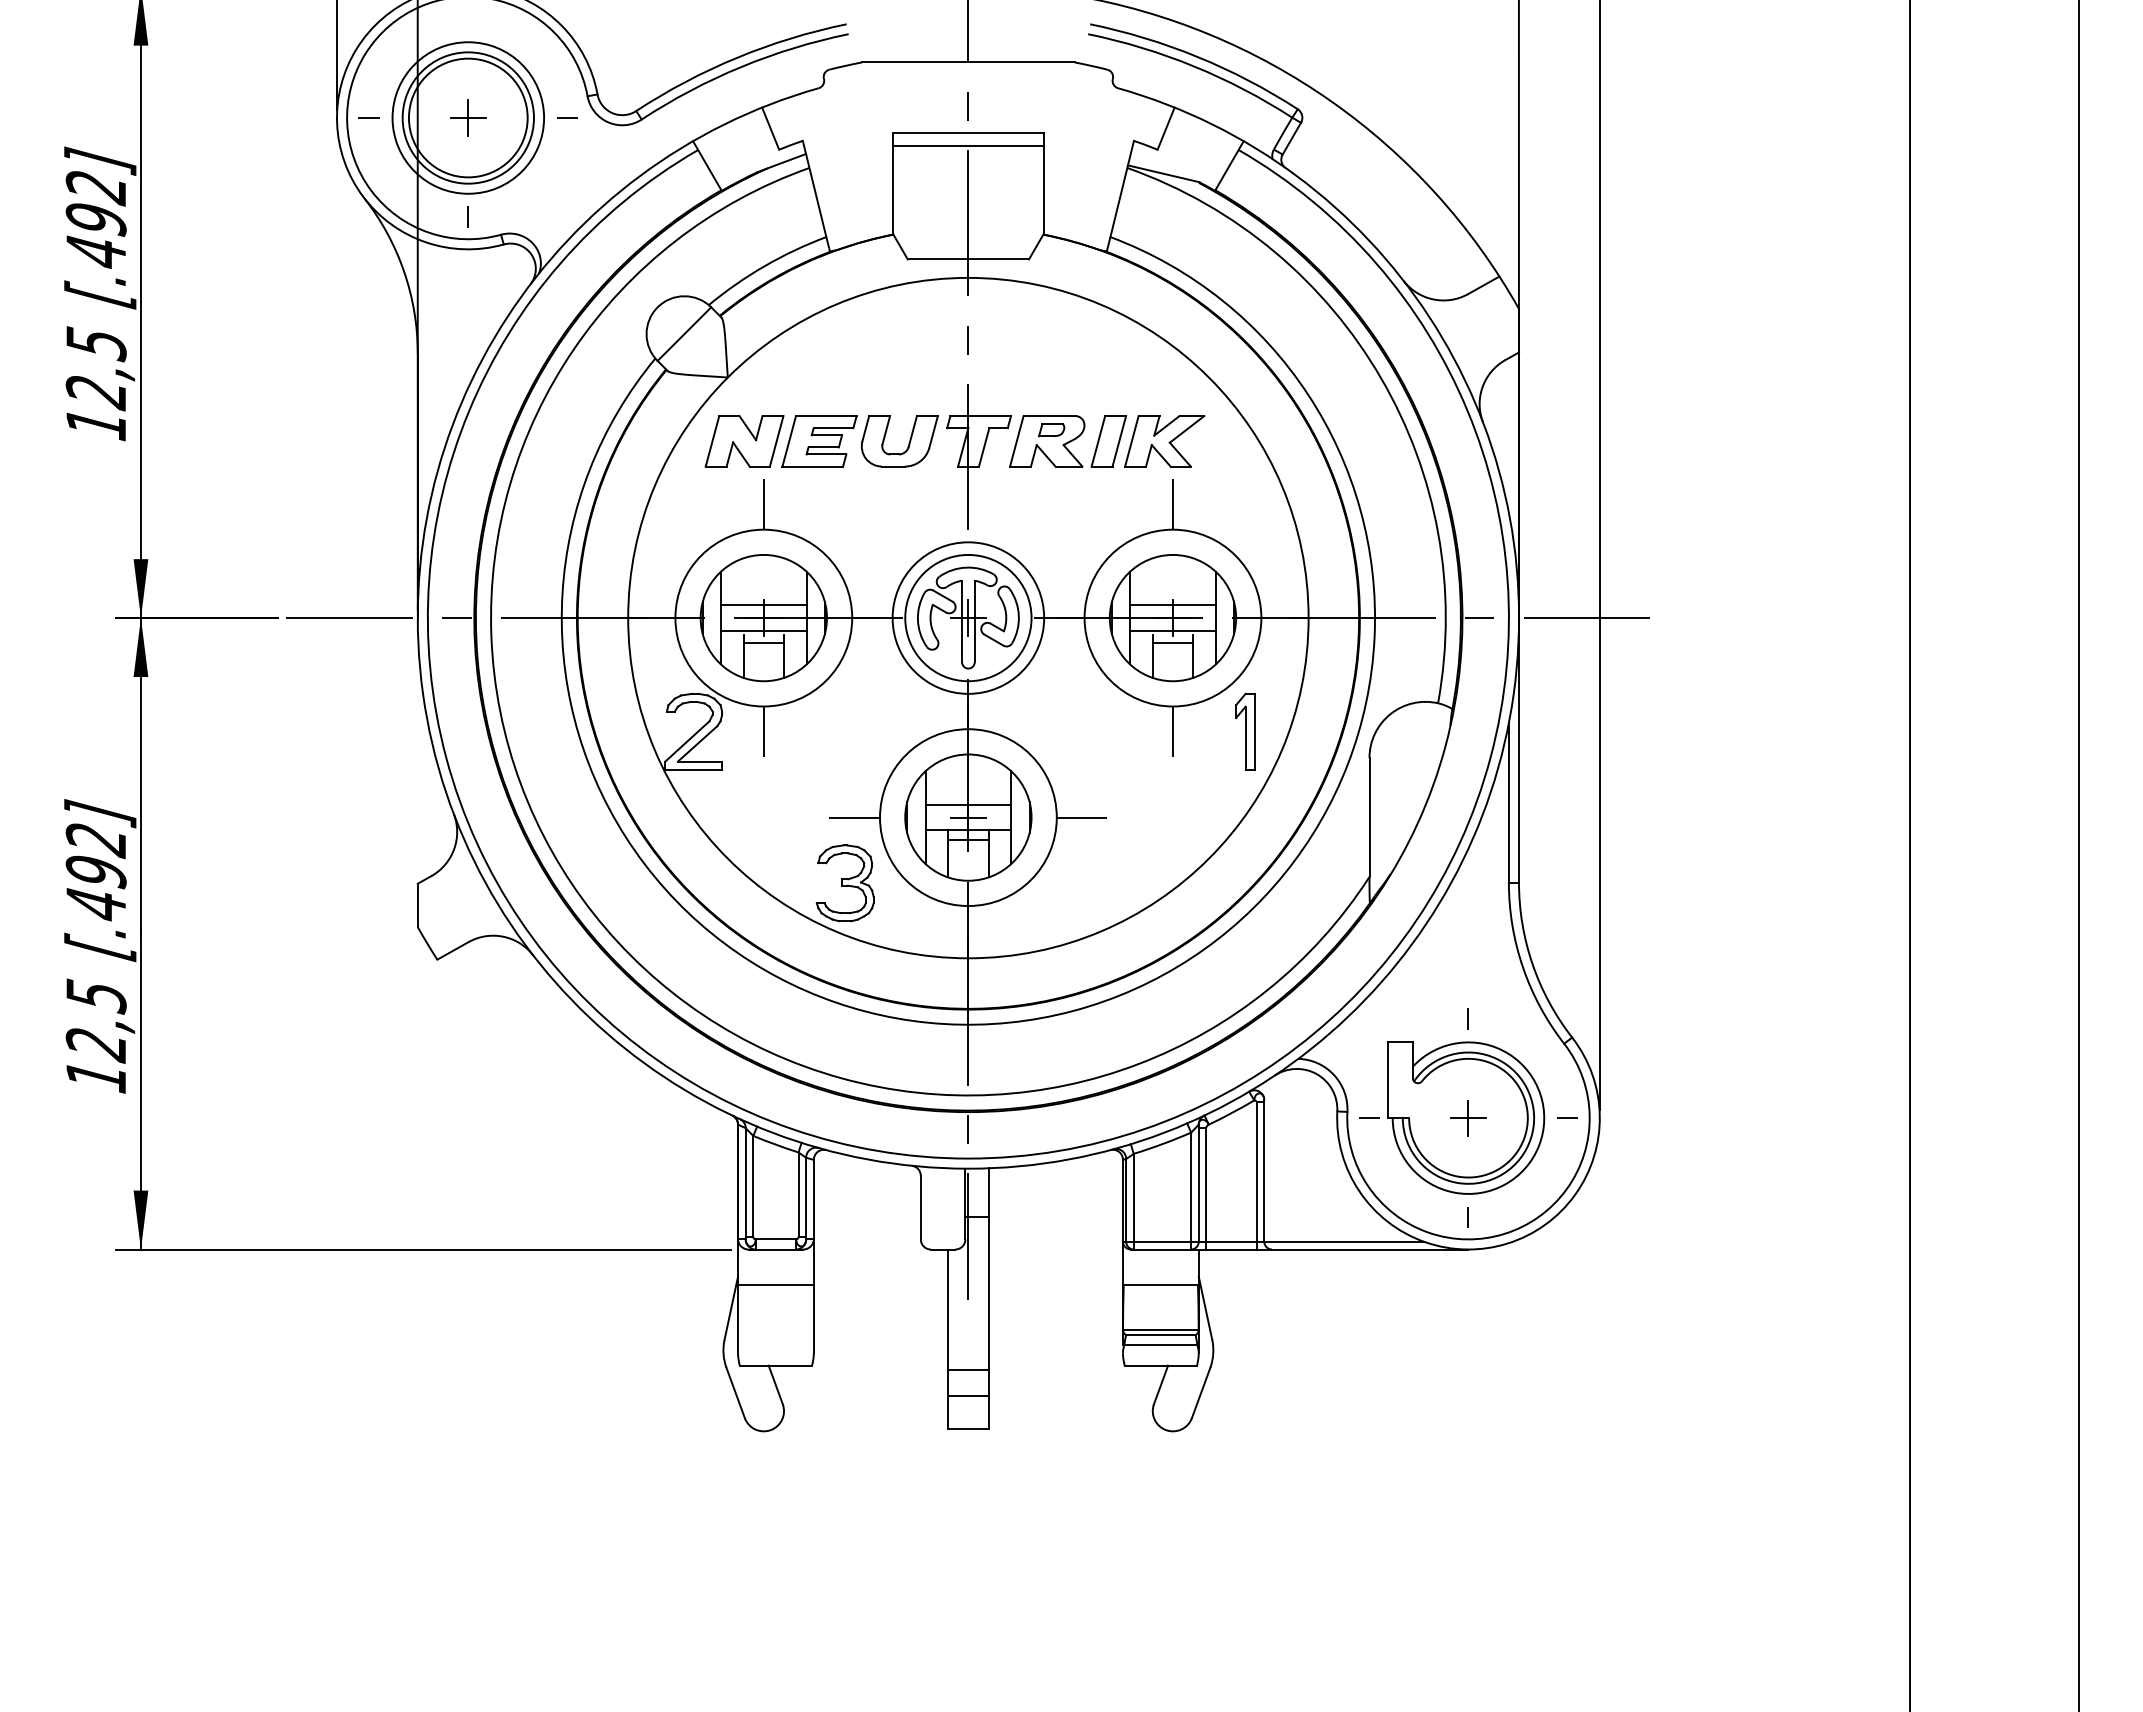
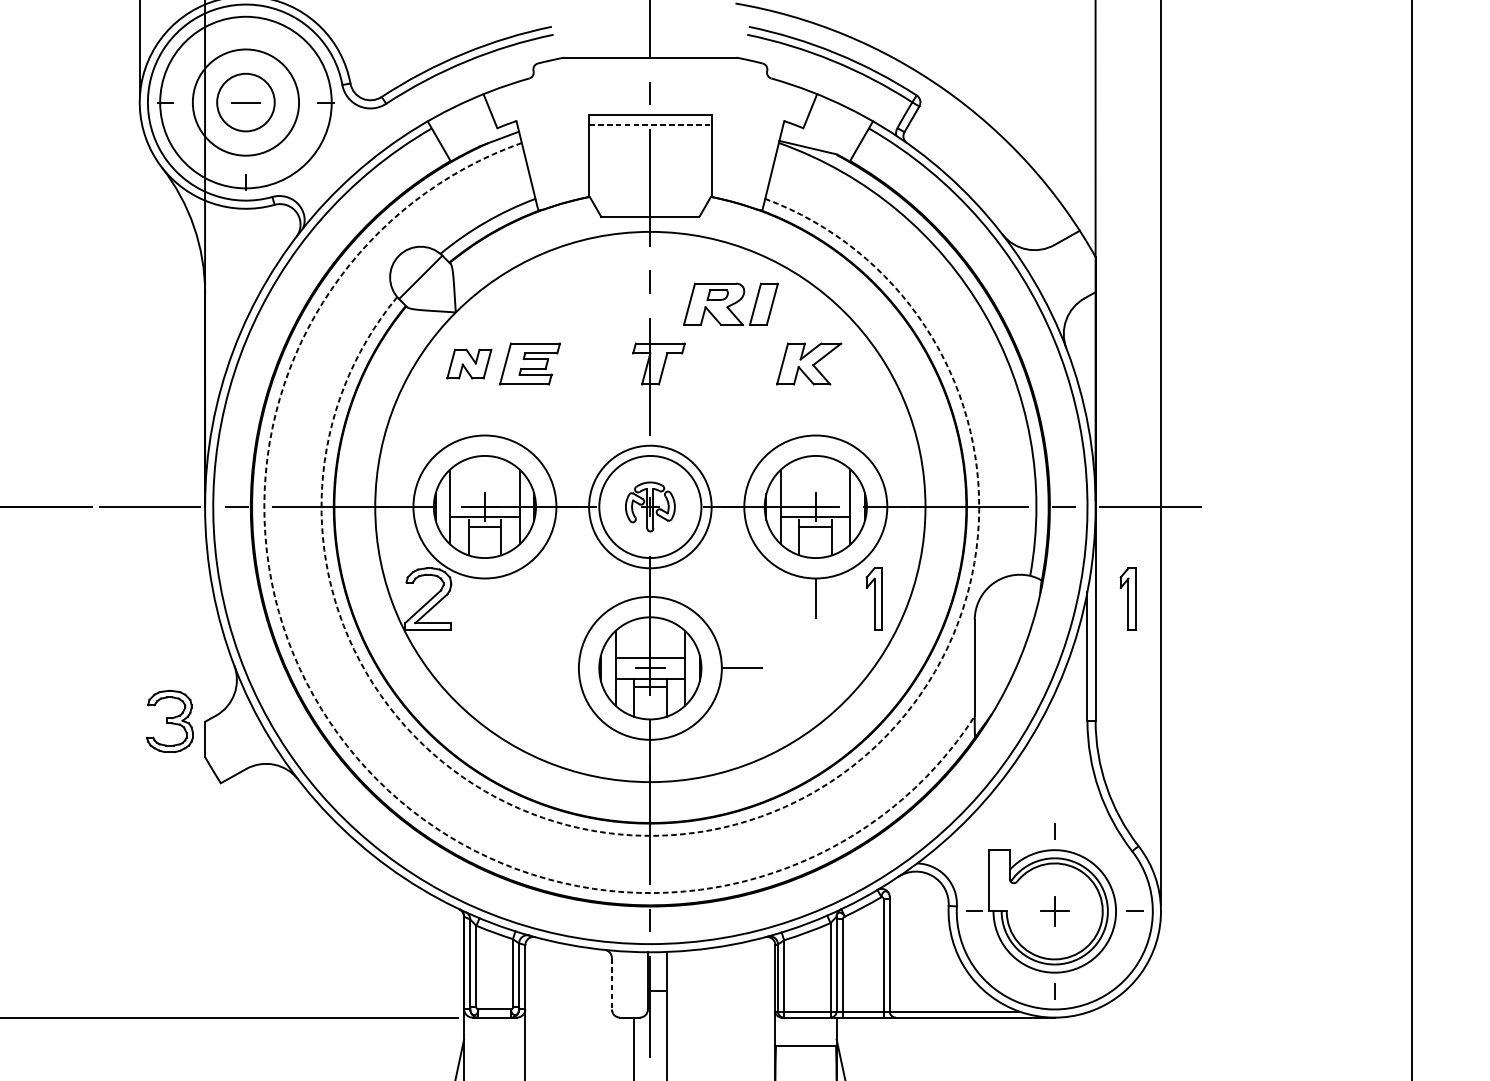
circle: (467, 117) -> (245, 102), size x0.6
circle: (468, 117) -> (246, 102), size x1.4
line: (468, 117) -> (246, 102), removed
line: (968, 145) -> (650, 124), solid -> dashed
part: (744, 441) -> (469, 364), size x0.7
part: (1068, 441) -> (731, 304), moved
part: (908, 443) -> (601, 365), removed
line: (763, 504) -> (484, 415), removed
line: (1172, 504) -> (815, 415), removed
line: (763, 605) -> (484, 496), removed
line: (1172, 605) -> (815, 496), removed
part: (968, 617) -> (650, 506), size x0.6
line: (763, 731) -> (484, 598), removed
part: (1559, 731) -> (1128, 598), added
line: (854, 817) -> (558, 668), removed
part: (844, 883) -> (169, 721), moved
arc: (593, 914) -> (347, 746), solid -> dashed
arc: (1073, 1010) -> (735, 824), solid -> dashed
line: (920, 1207) -> (611, 983), solid -> dashed
line: (775, 1284) -> (494, 1045), removed

